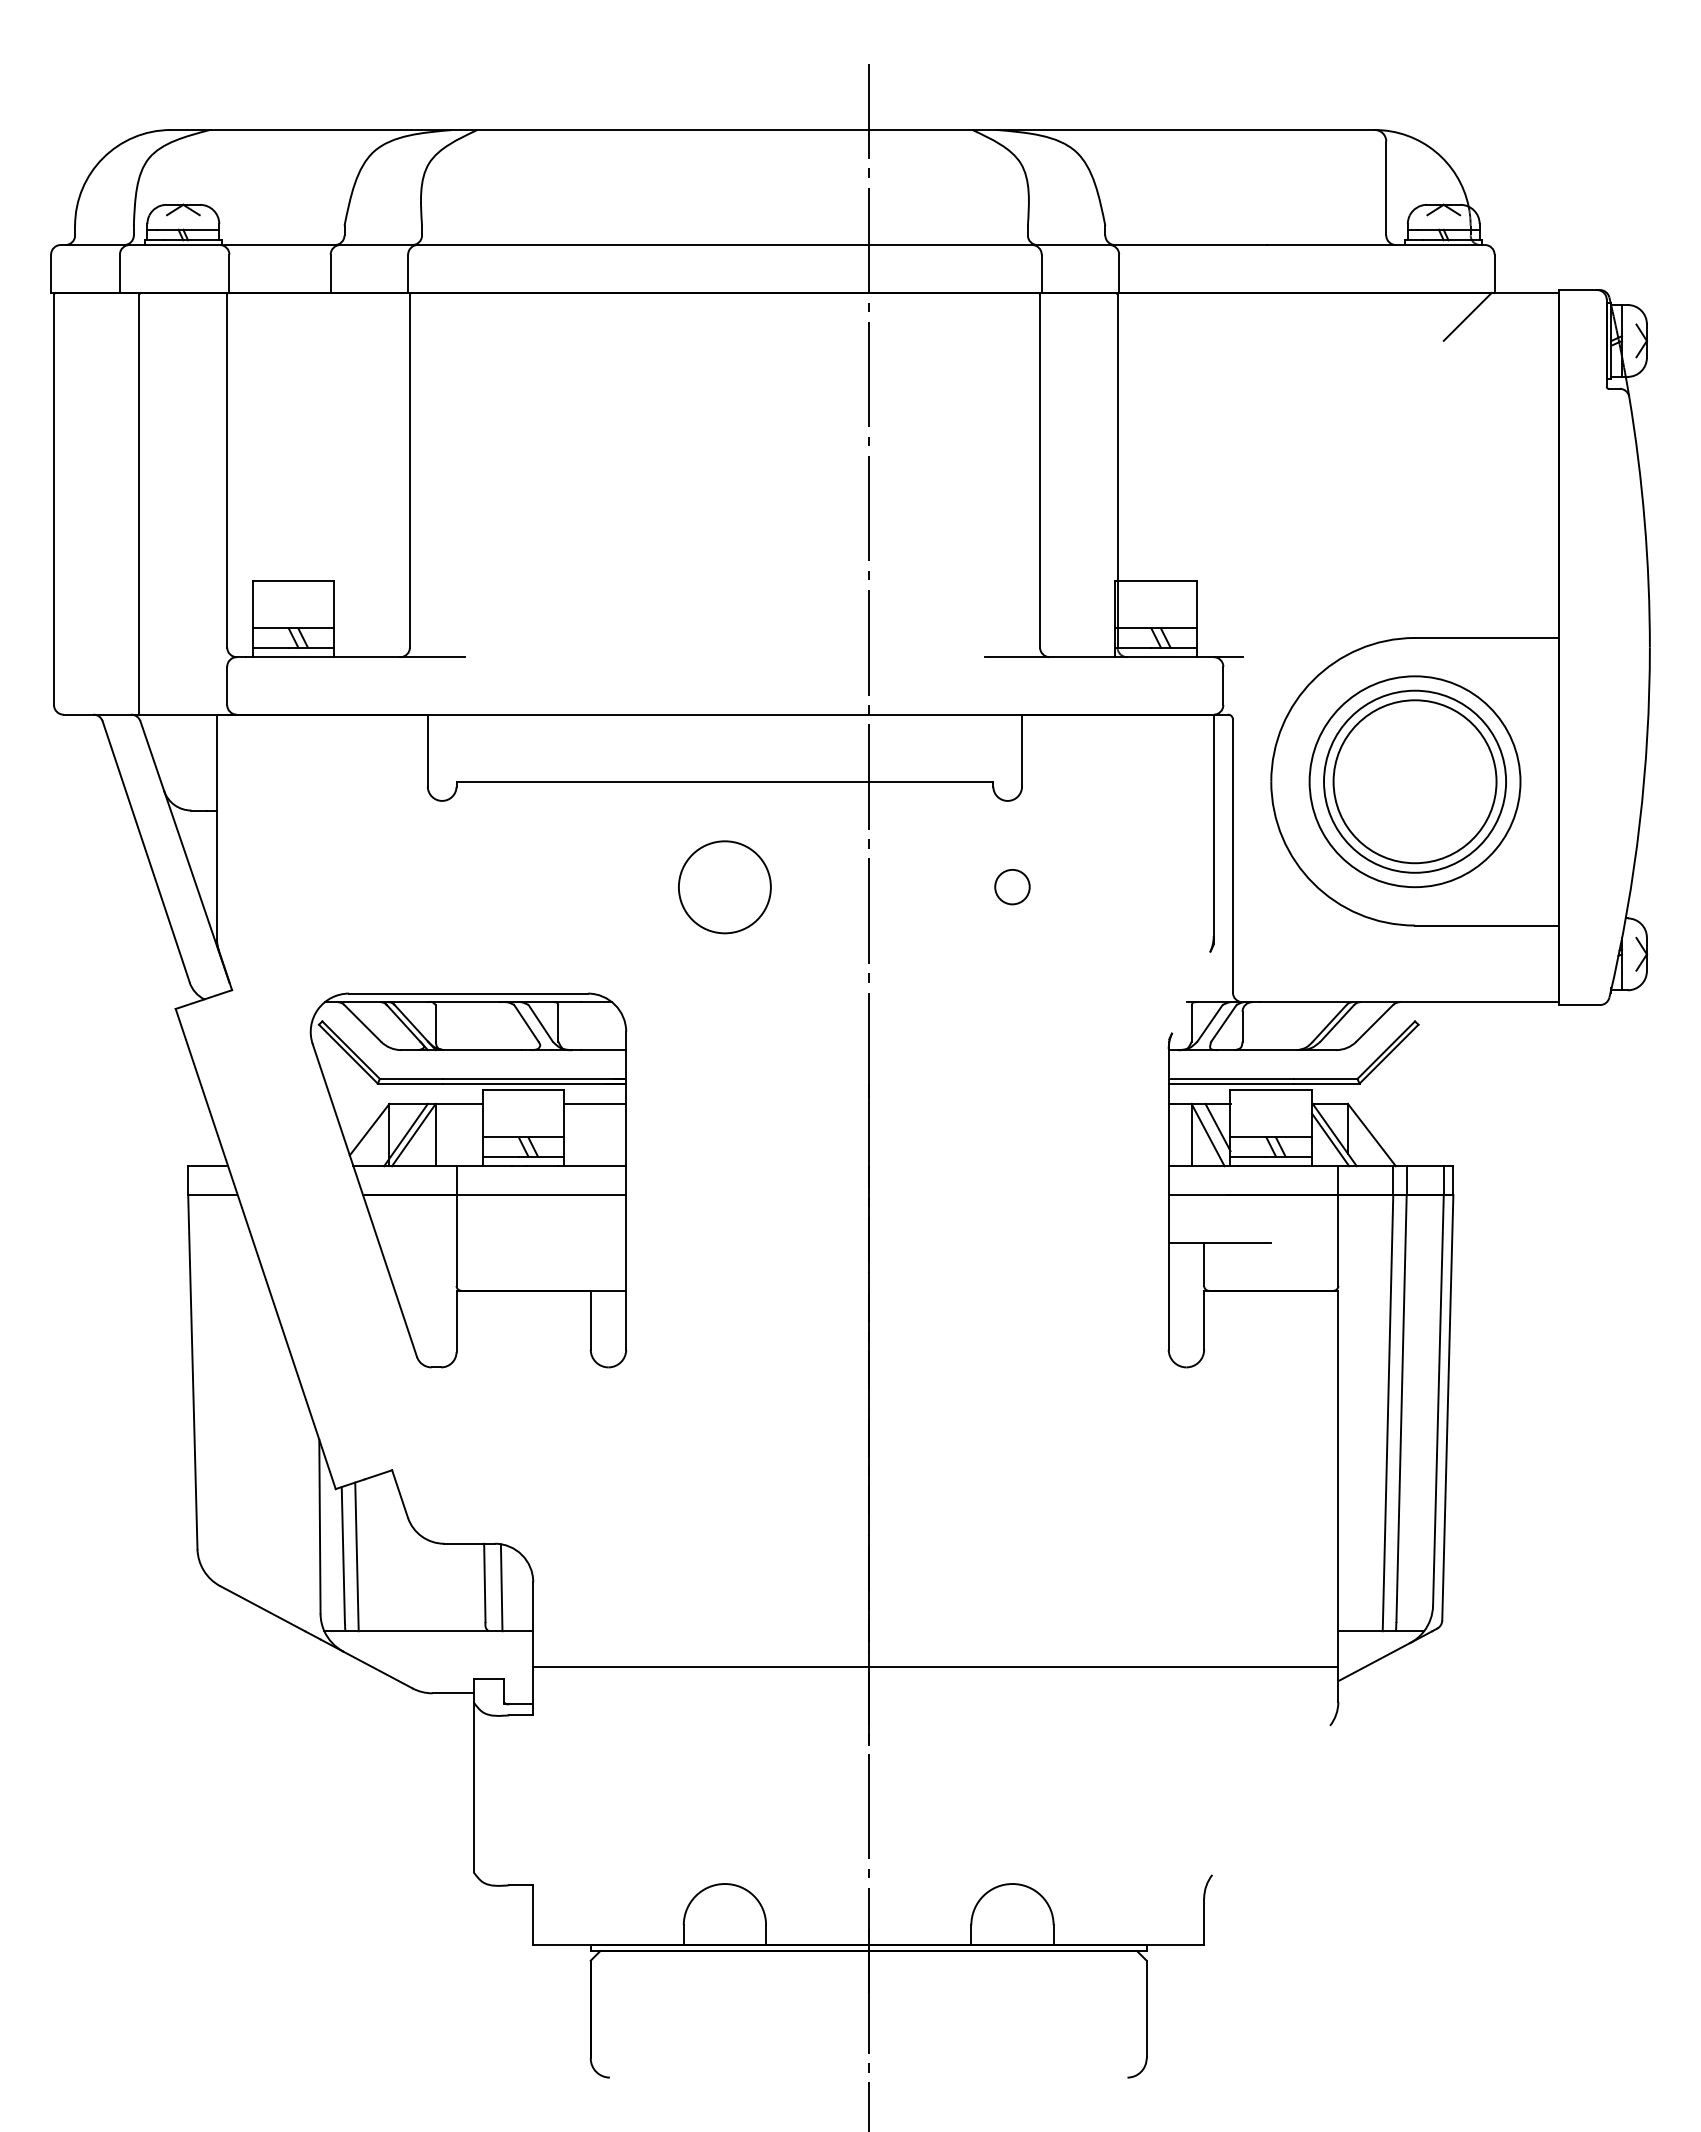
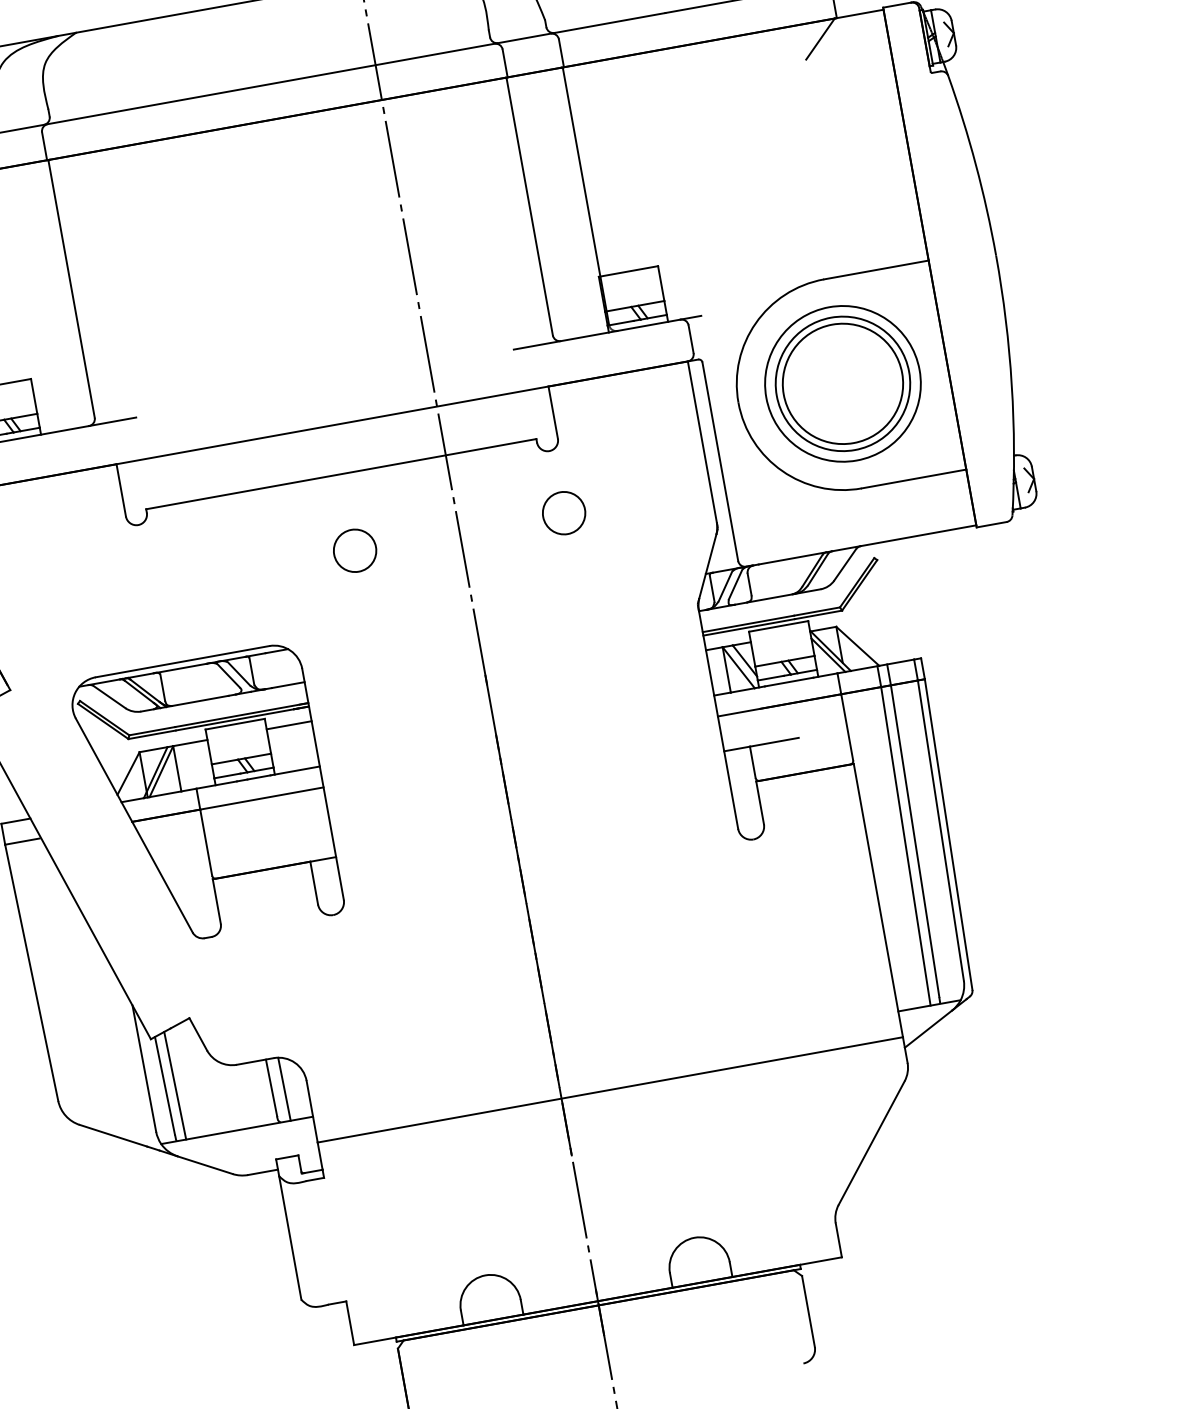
circle: (724, 886) -> (354, 550), size x0.62
circle: (1012, 886) -> (564, 512), size x1.67
line: (1191, 992) -> (708, 566), added
line: (1271, 1799) -> (871, 1142), added

